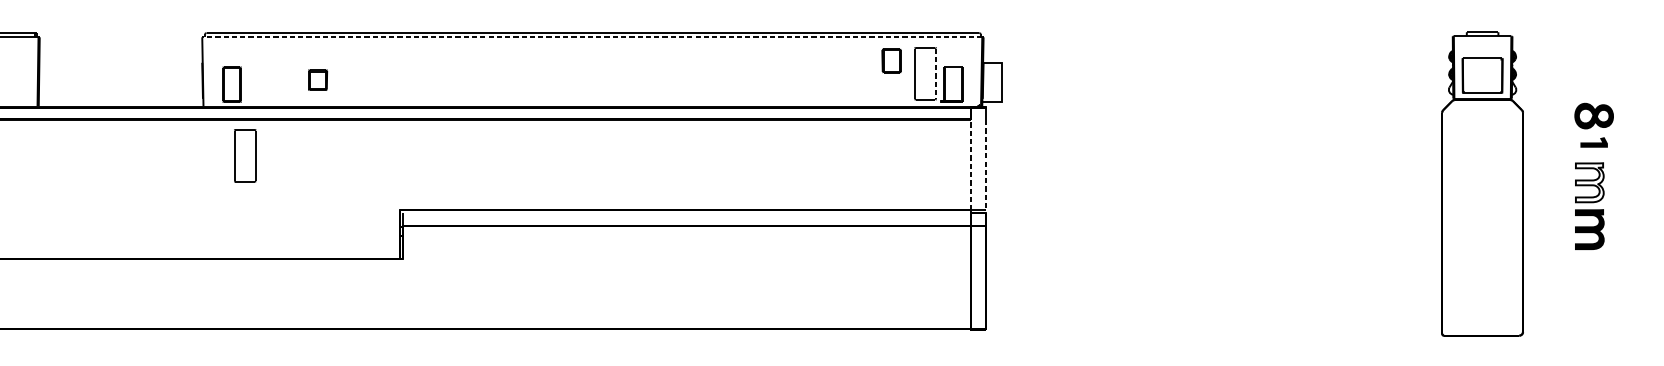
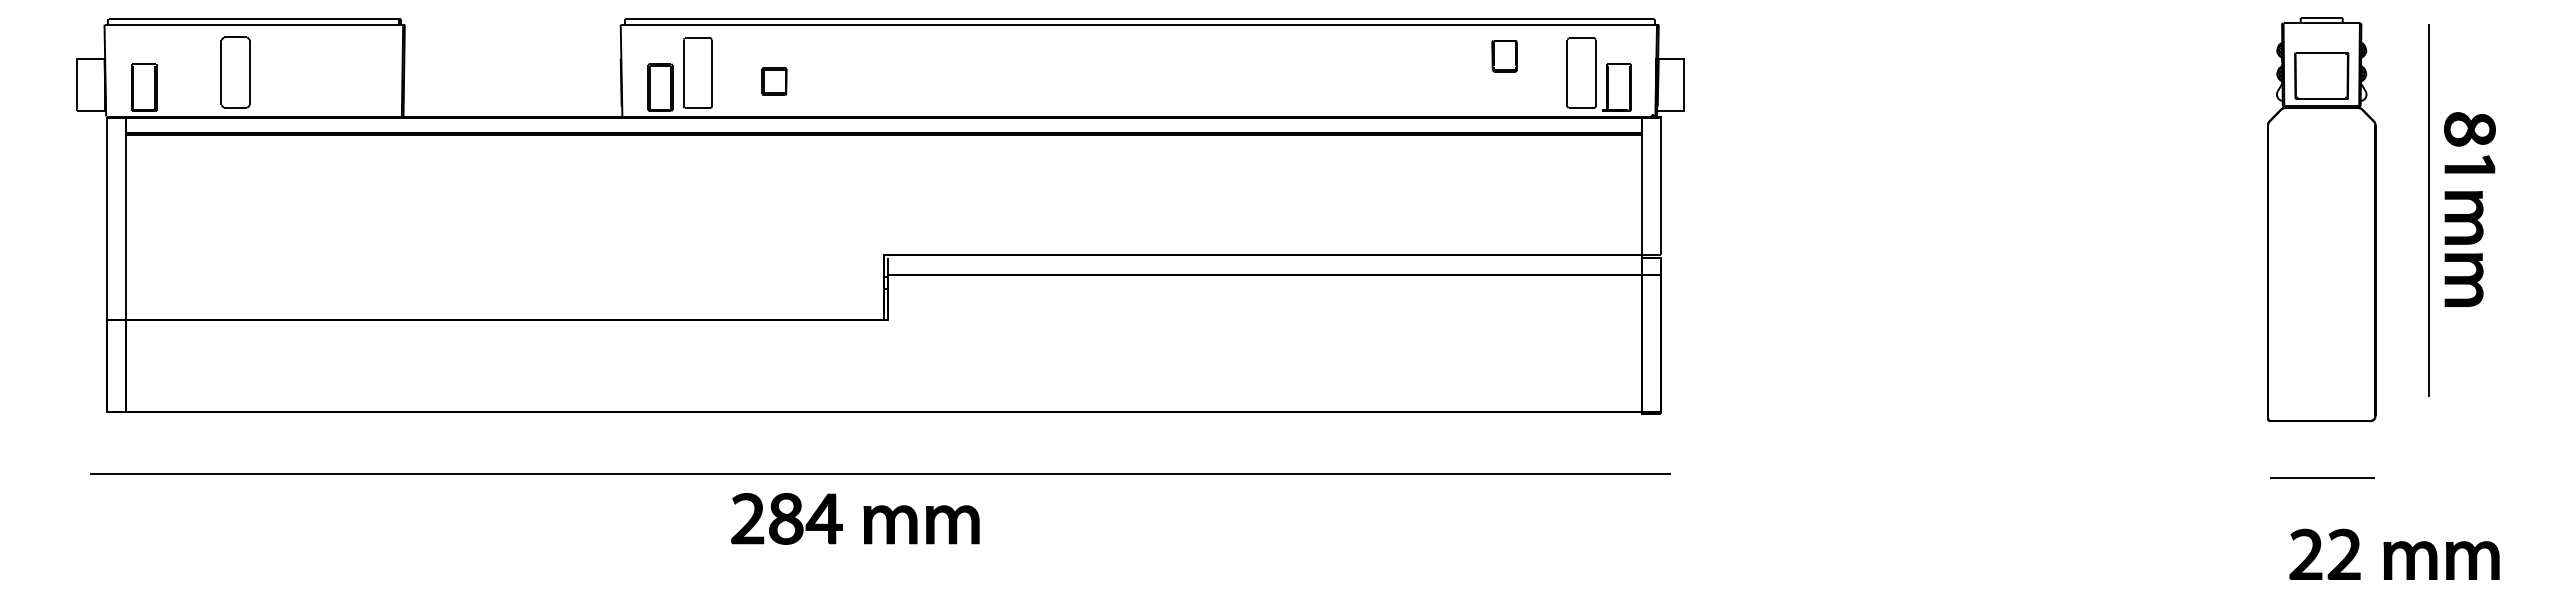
line: (592, 37) -> (1139, 24), dashed -> solid
part: (891, 61) -> (1504, 56), moved
line: (935, 74) -> (1595, 73), dashed -> solid
part: (1593, 142) -> (2469, 164), size x1.43
part: (244, 155) -> (697, 72), moved
line: (971, 165) -> (1642, 194), dashed -> solid
line: (985, 165) -> (1661, 194), dashed -> solid
line: (1562, 176) -> (2428, 209), added
fill: (1589, 182) -> (2463, 217), added

